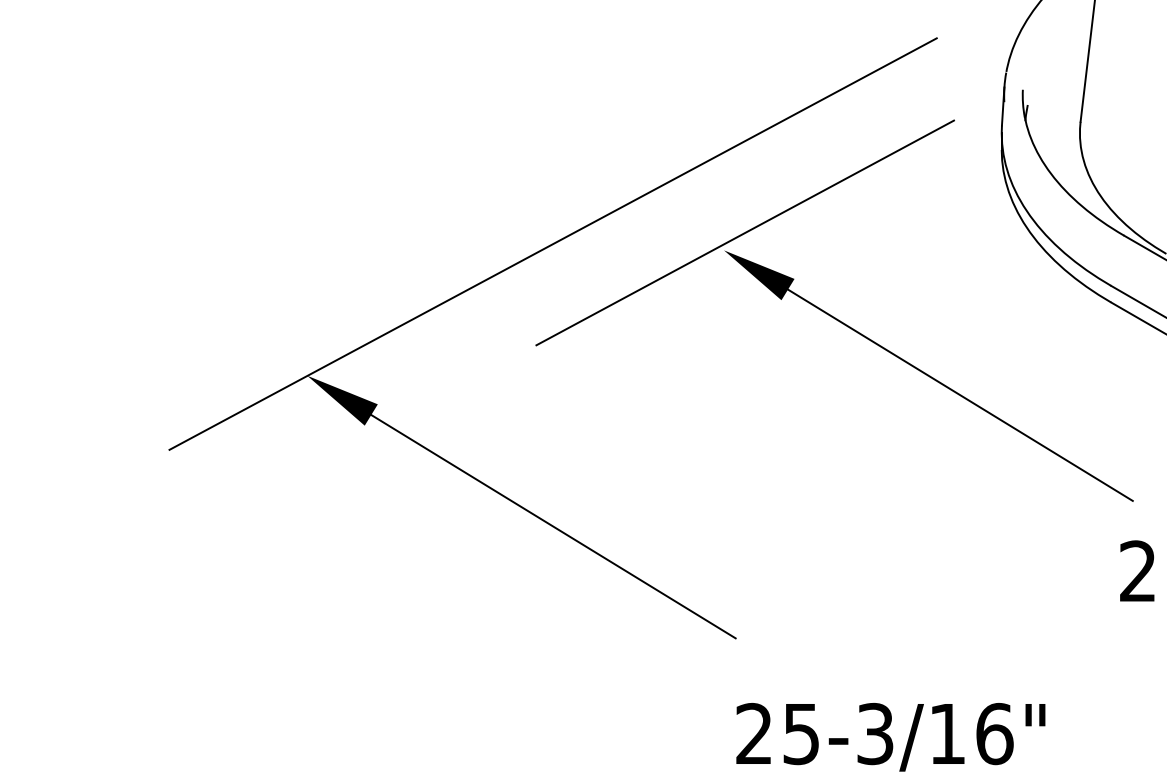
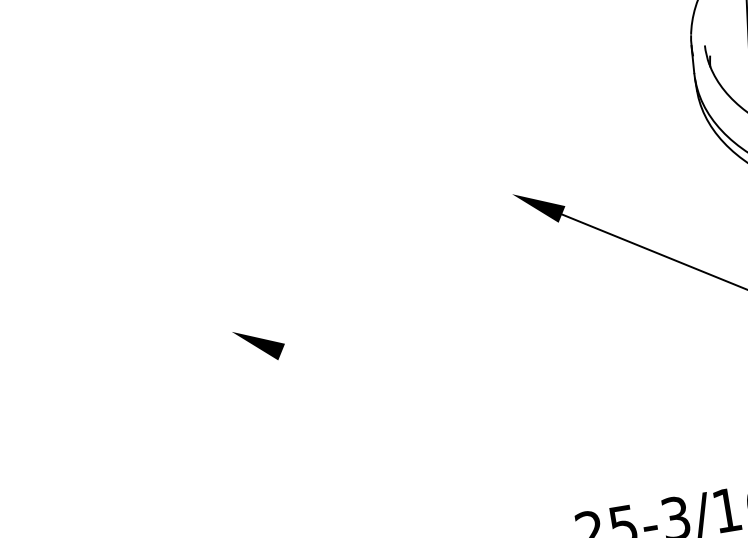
line: (745, 232) -> (525, 179), removed
line: (552, 243) -> (389, 209), removed
line: (553, 526) -> (423, 409), removed

